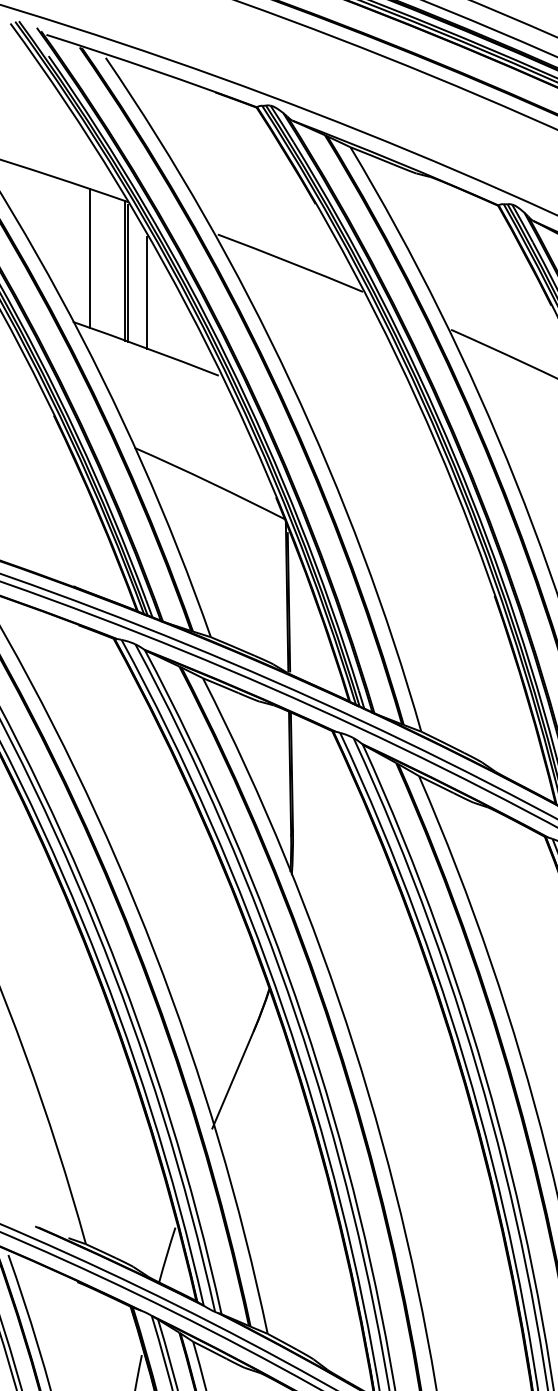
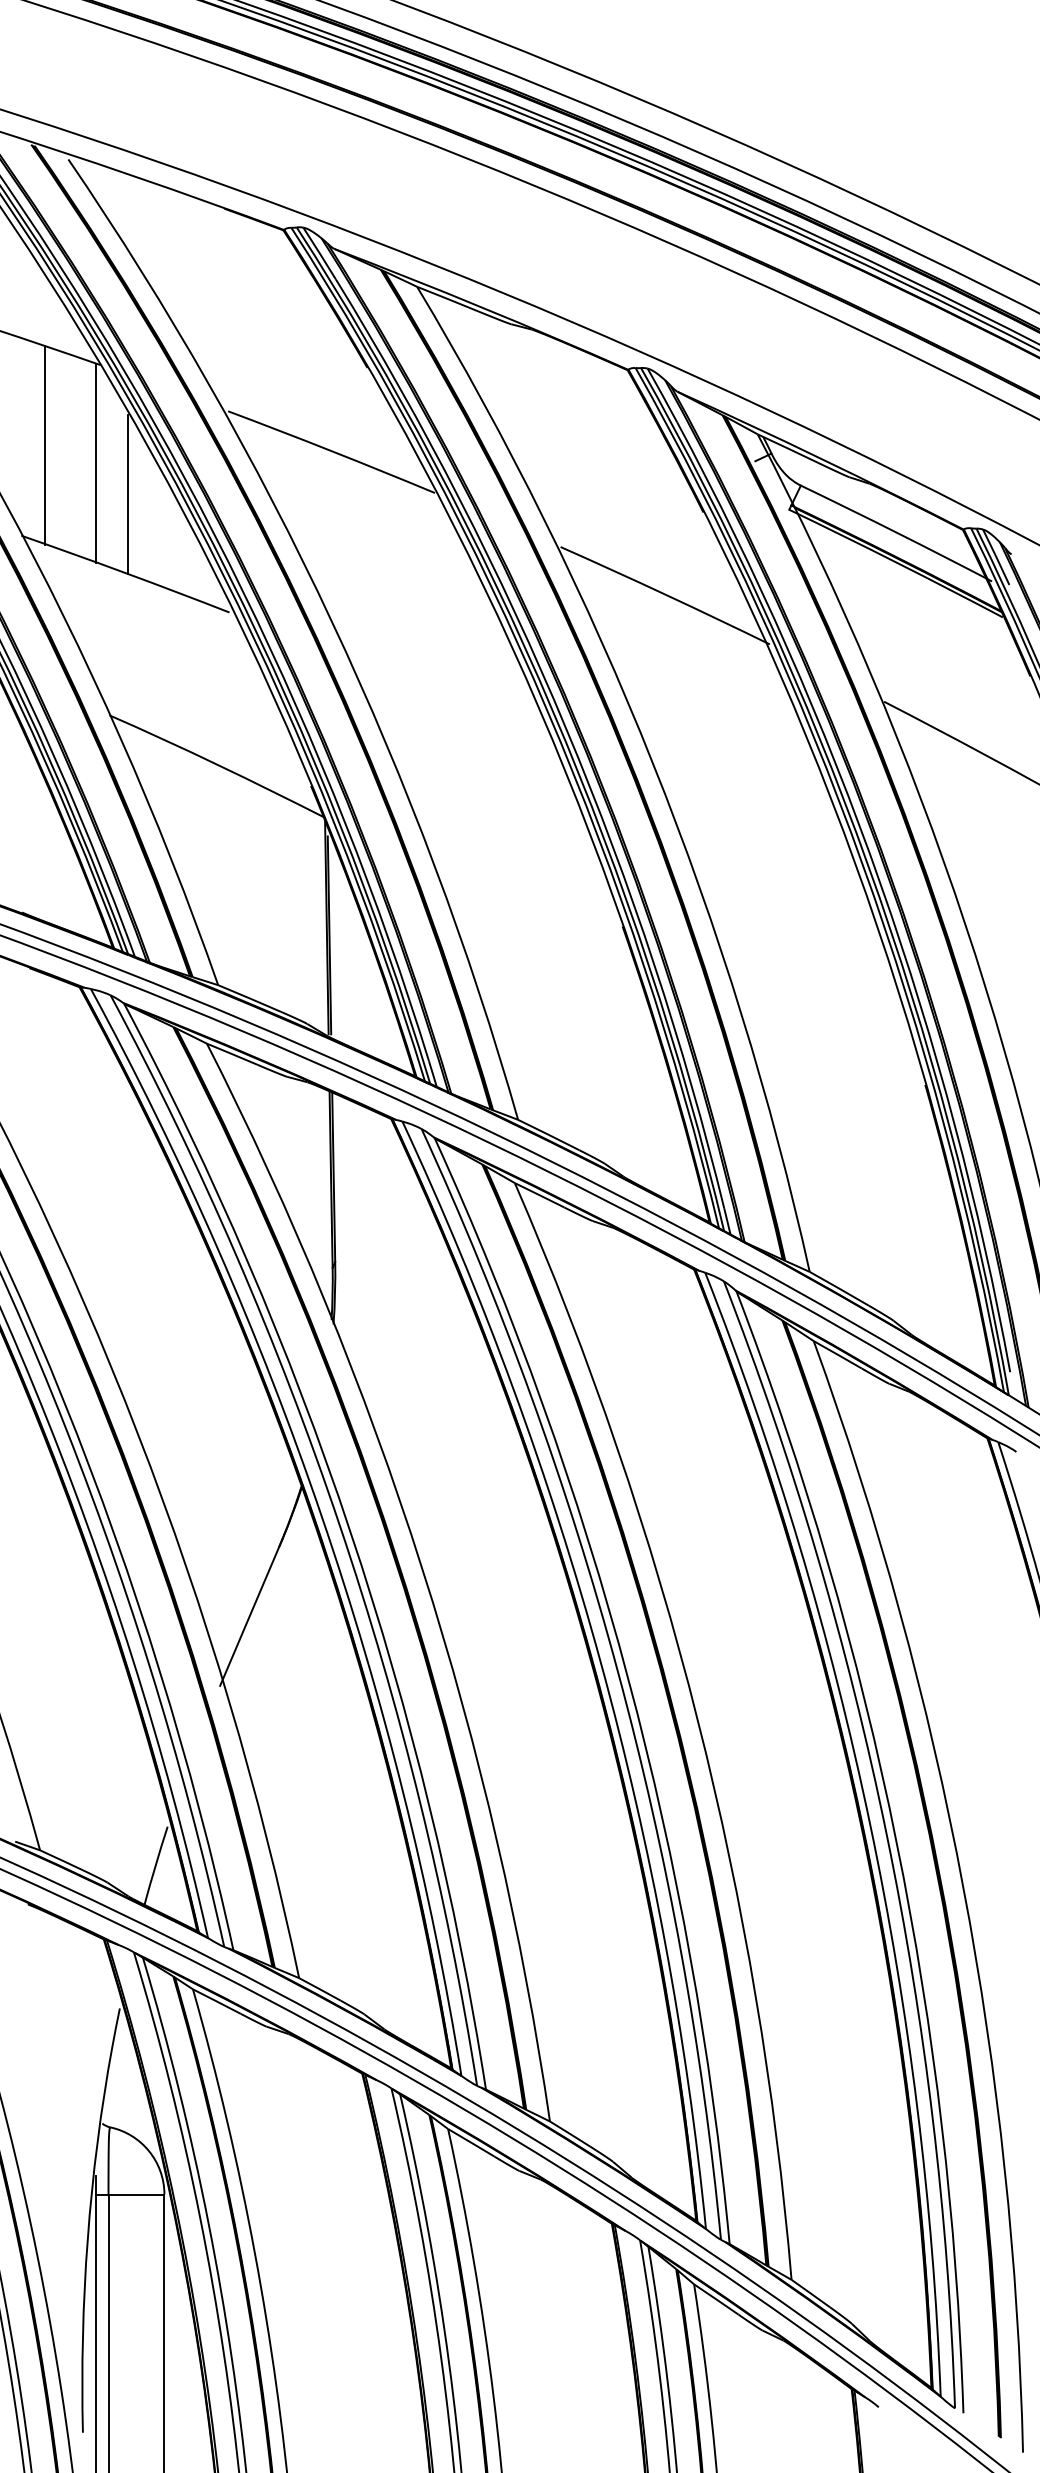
line: (128, 273) -> (100, 466), removed

